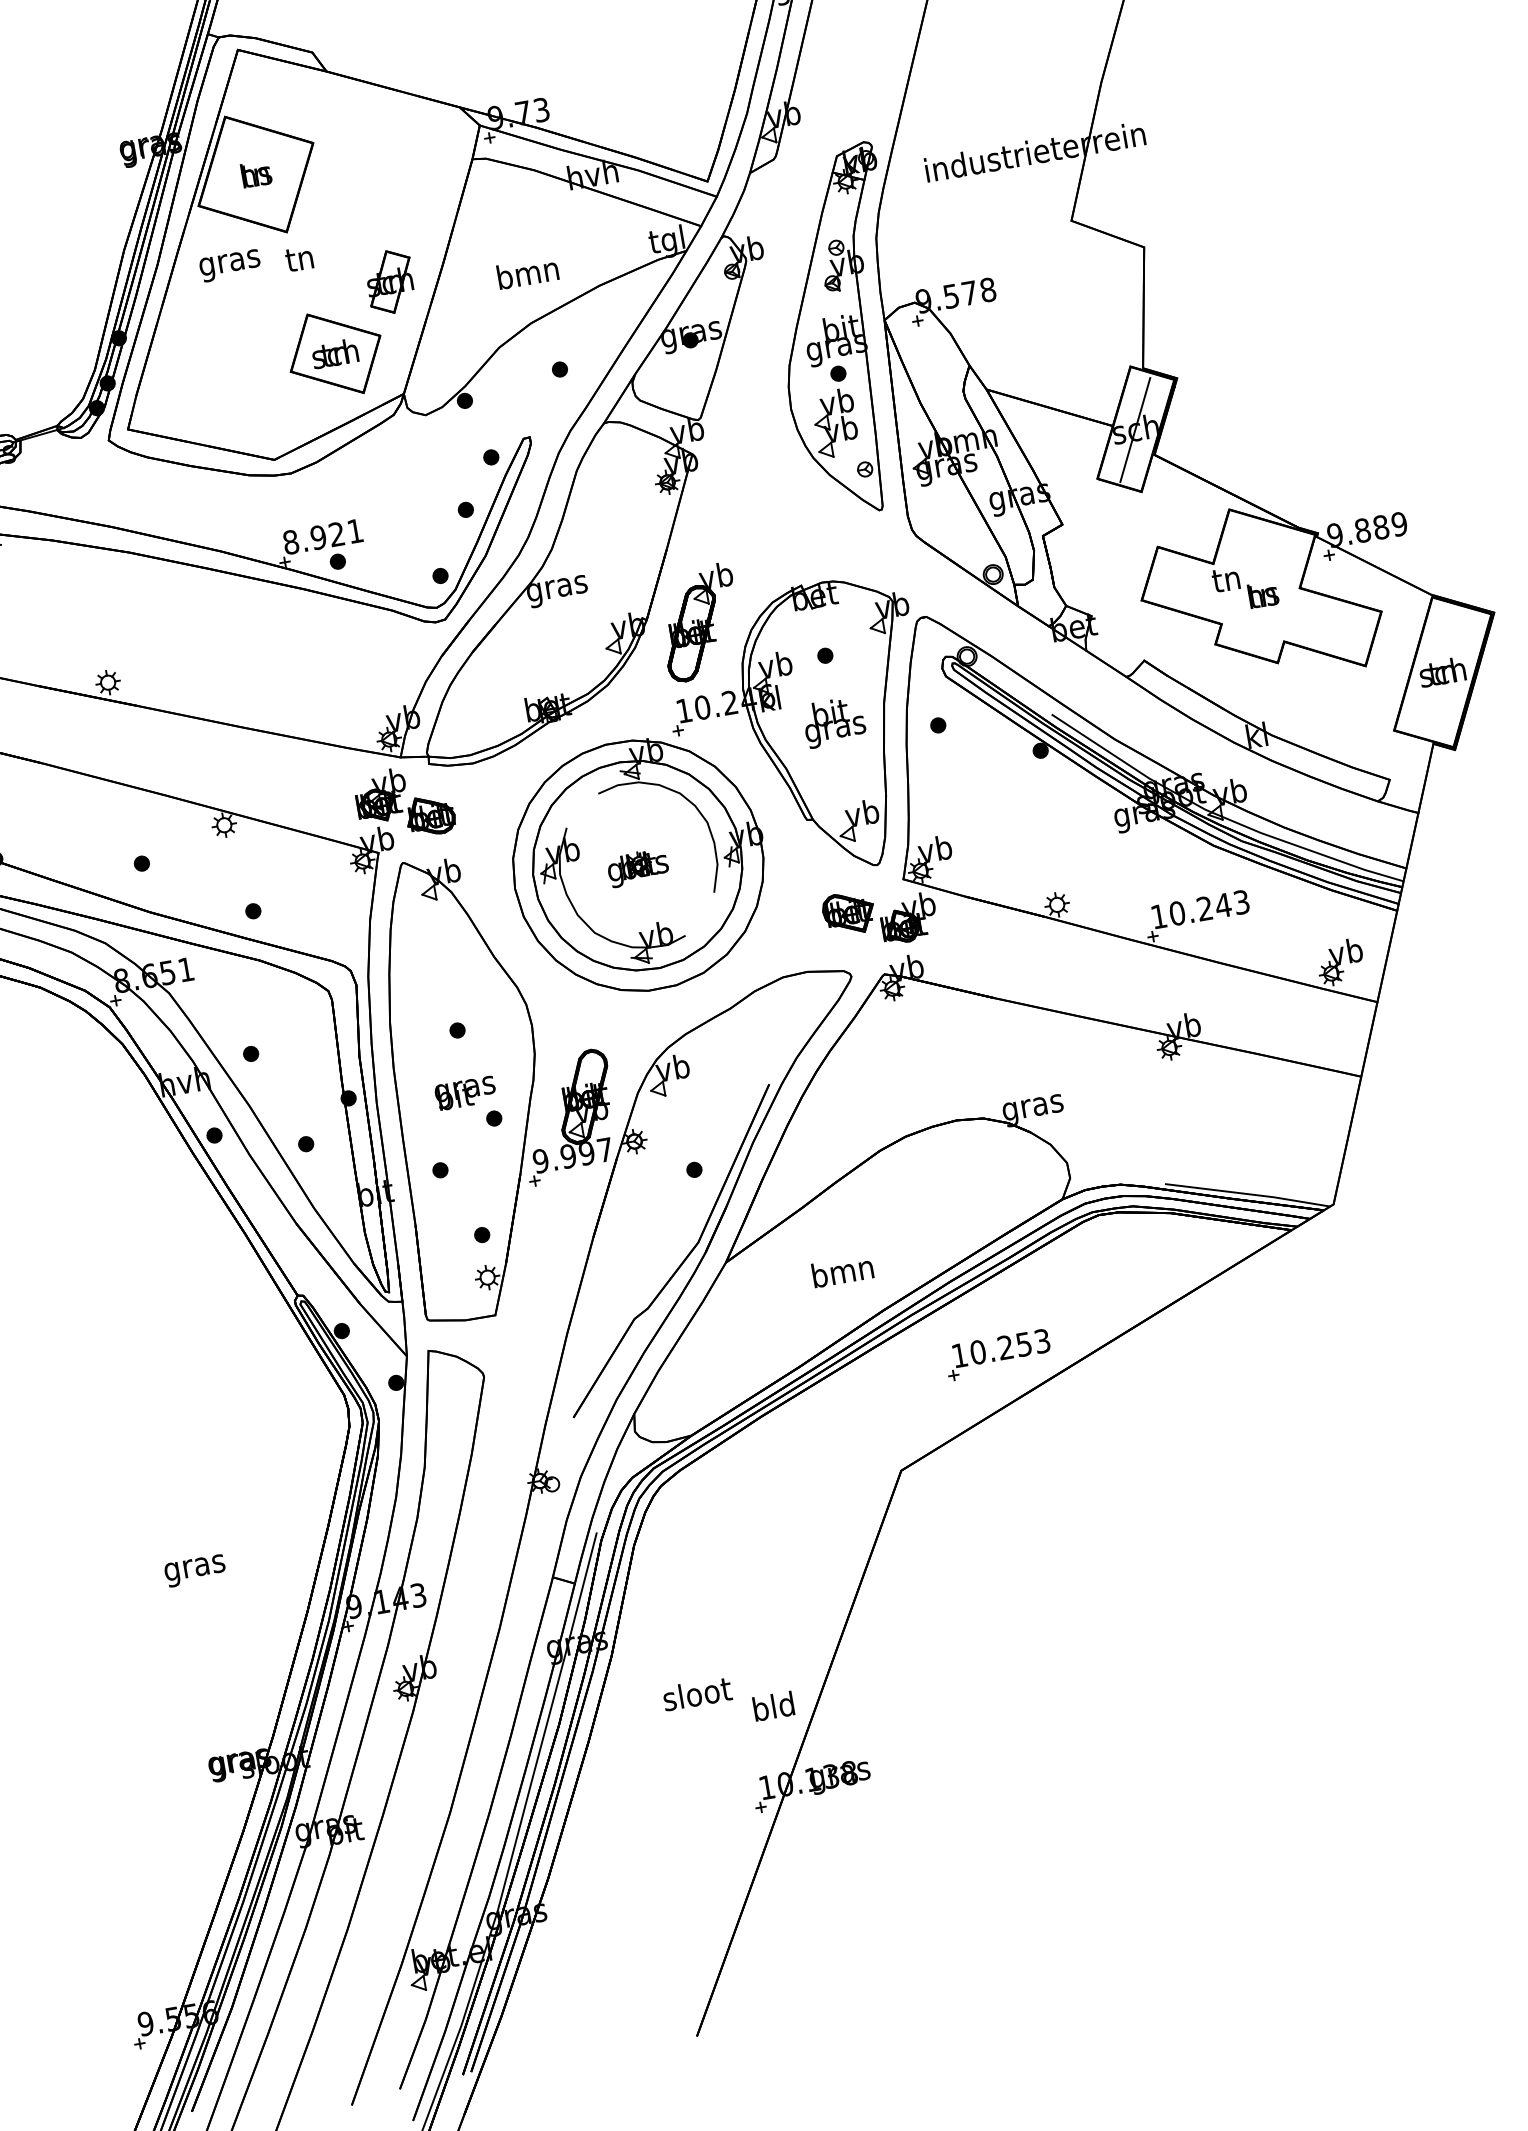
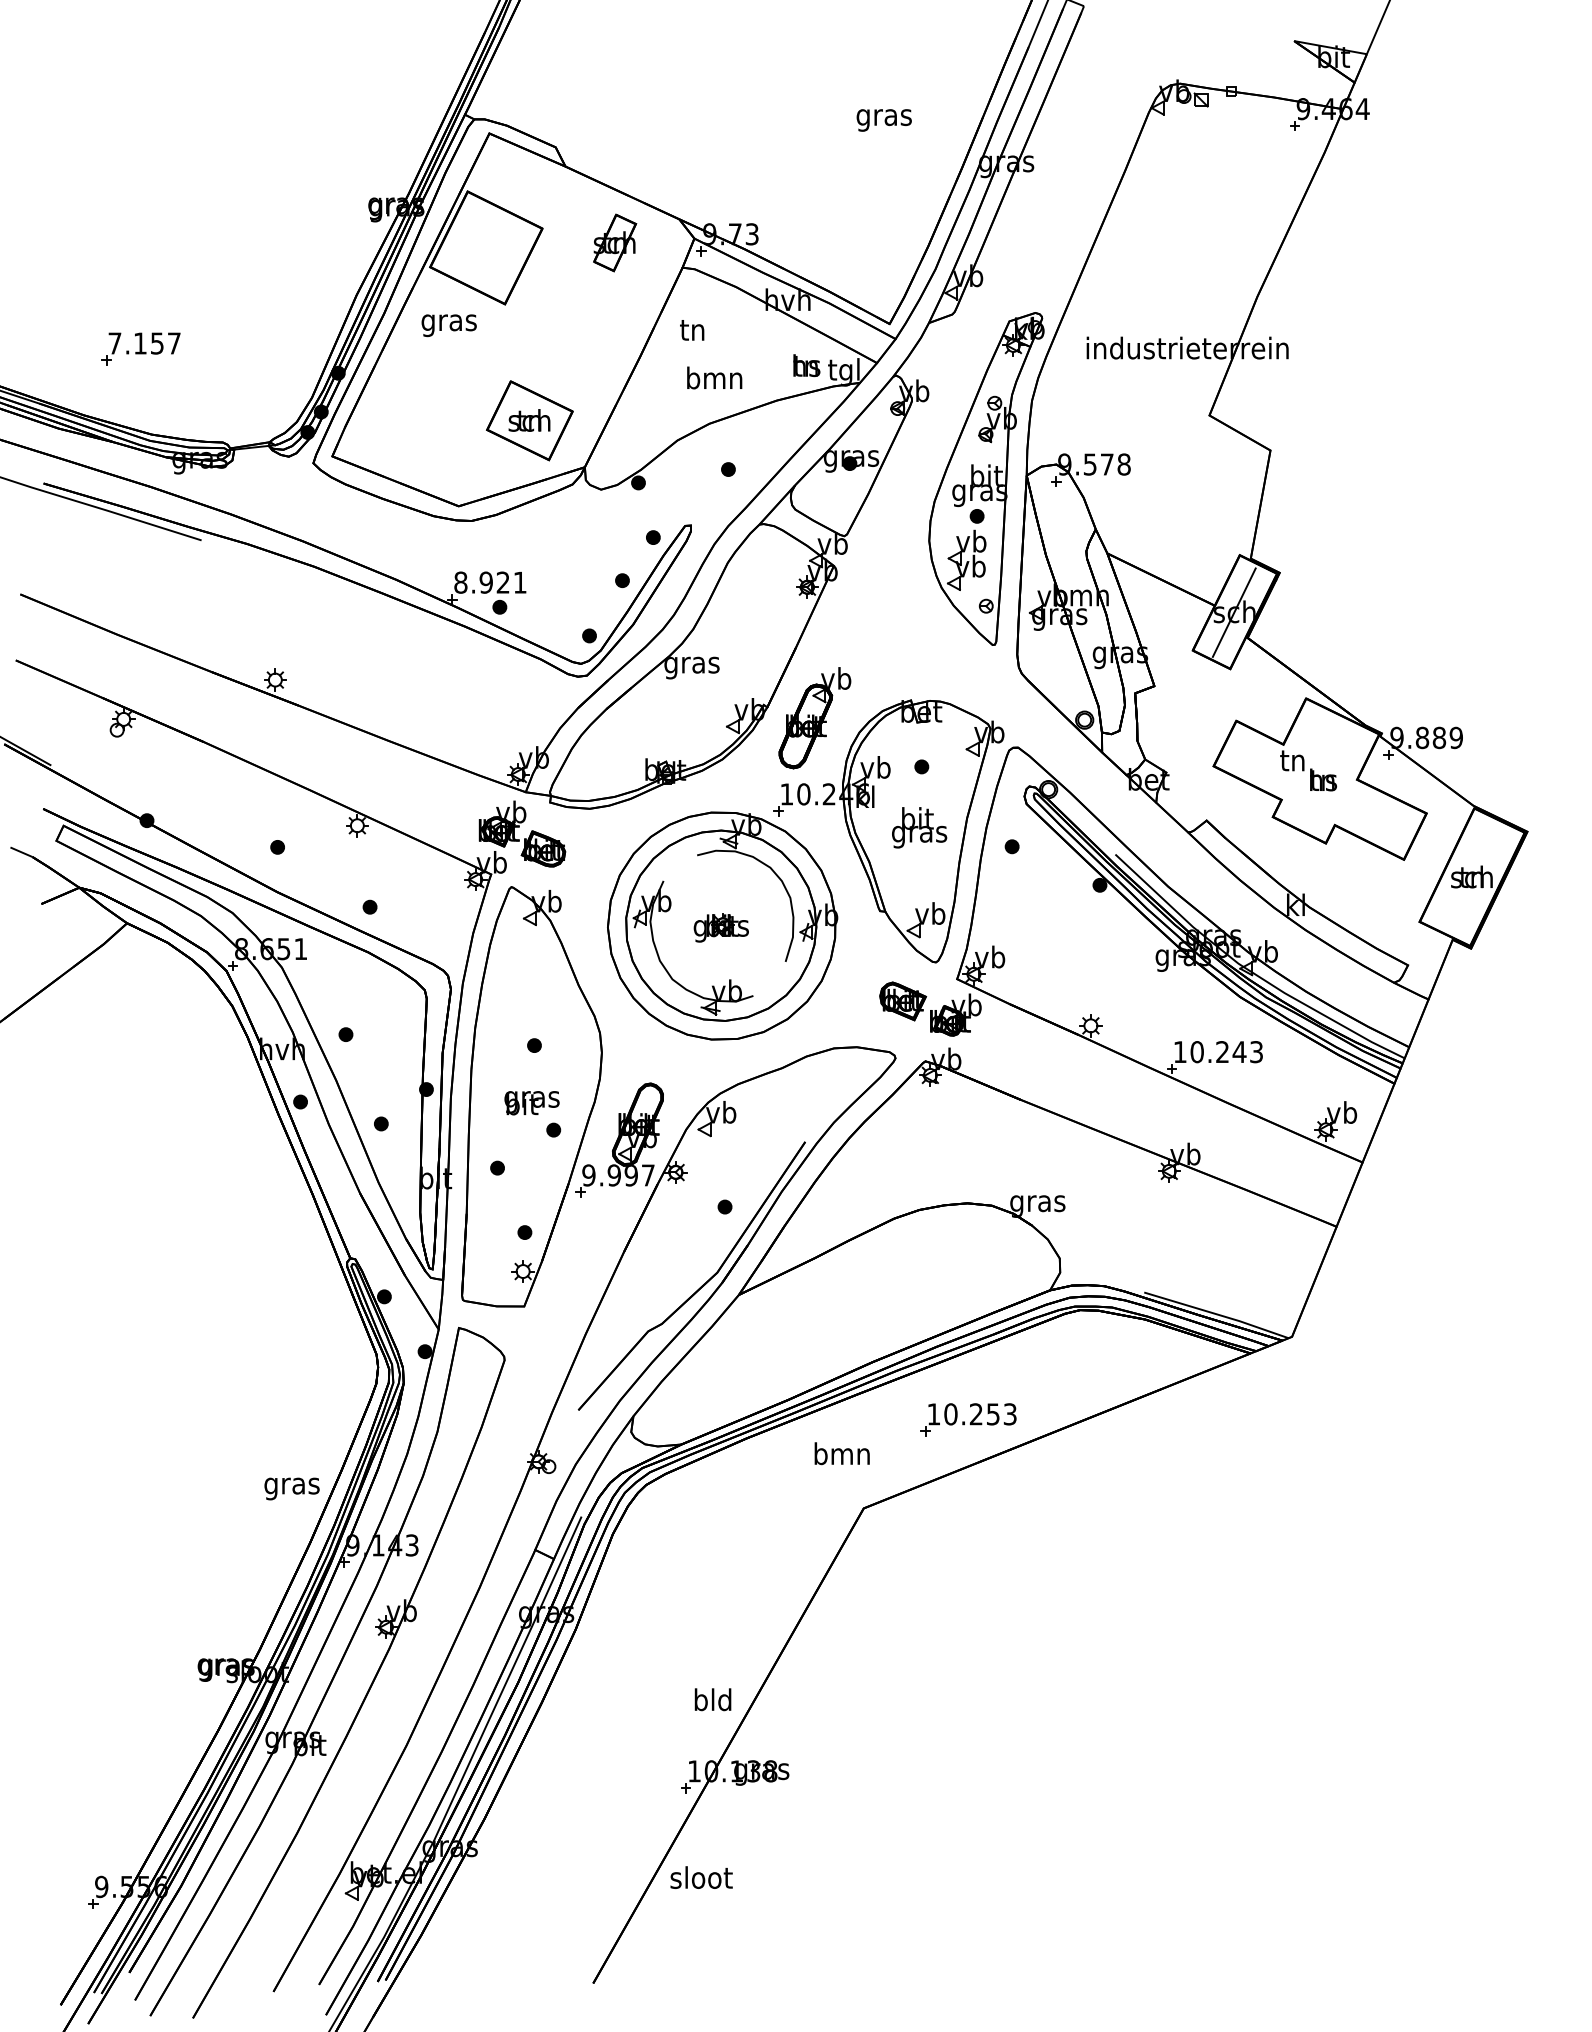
text: (256, 174) -> (806, 365), moved
text: (299, 259) -> (692, 330), moved
part: (390, 281) -> (615, 242), moved
text: (841, 1271) -> (841, 1453), moved
text: (194, 1570) -> (291, 1488), moved
text: (697, 1693) -> (701, 1877), moved

